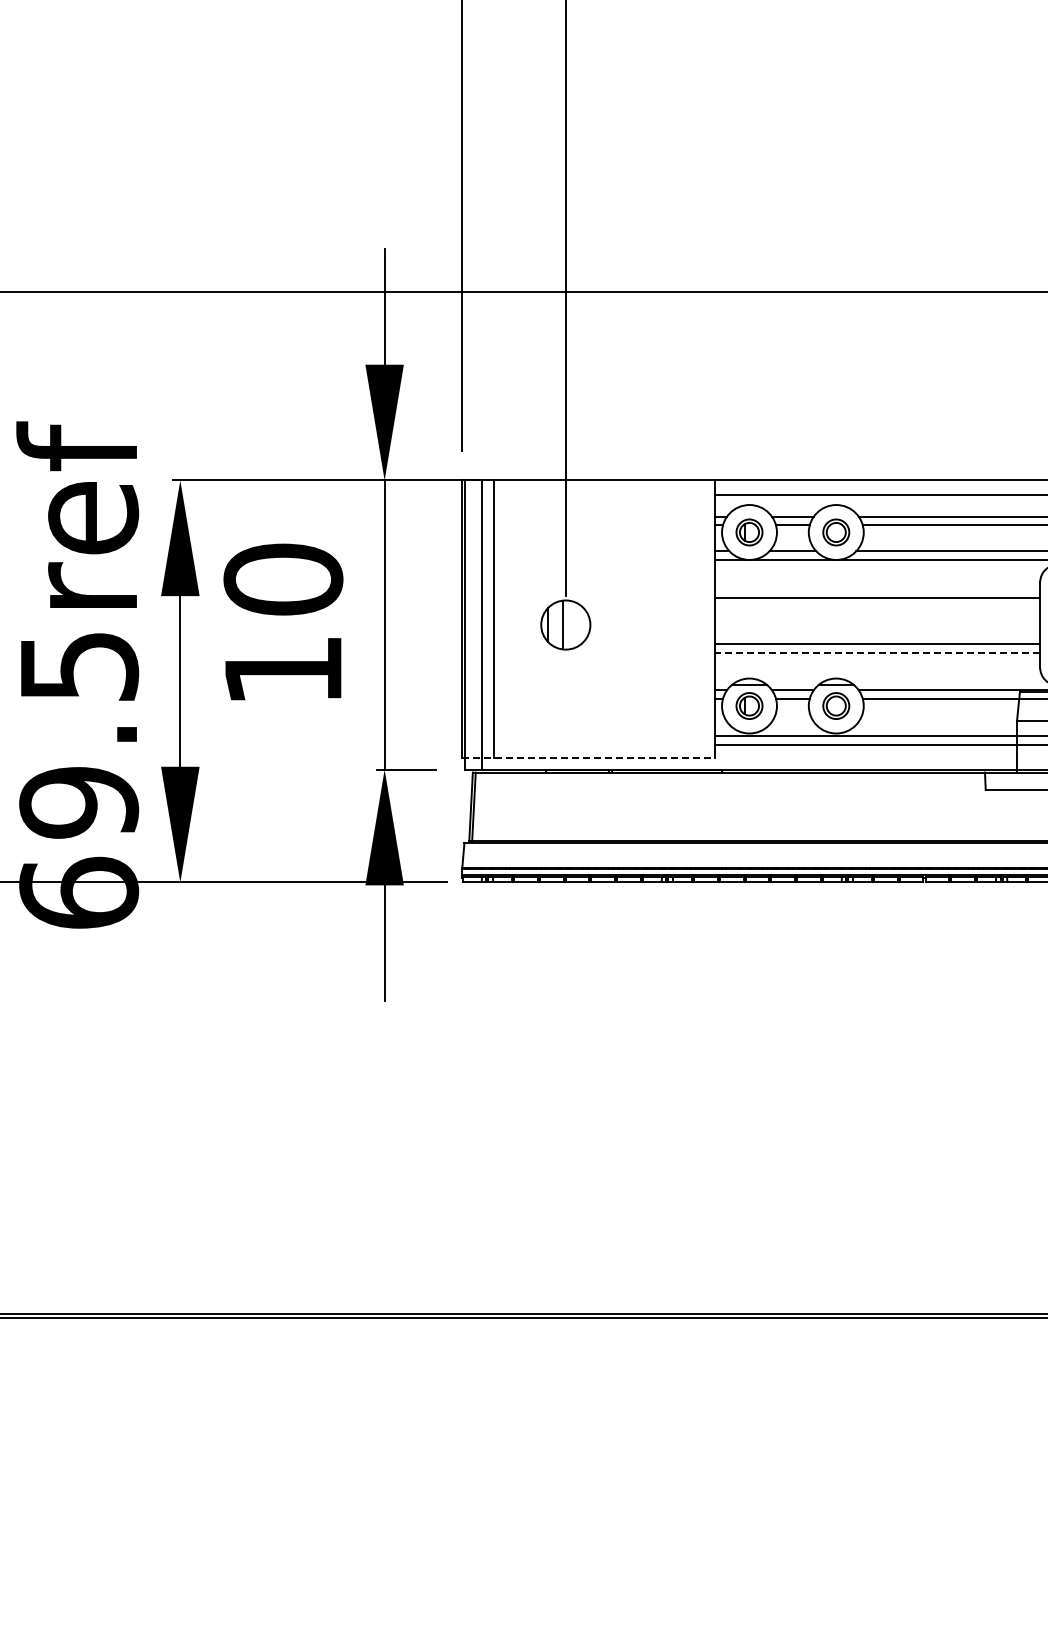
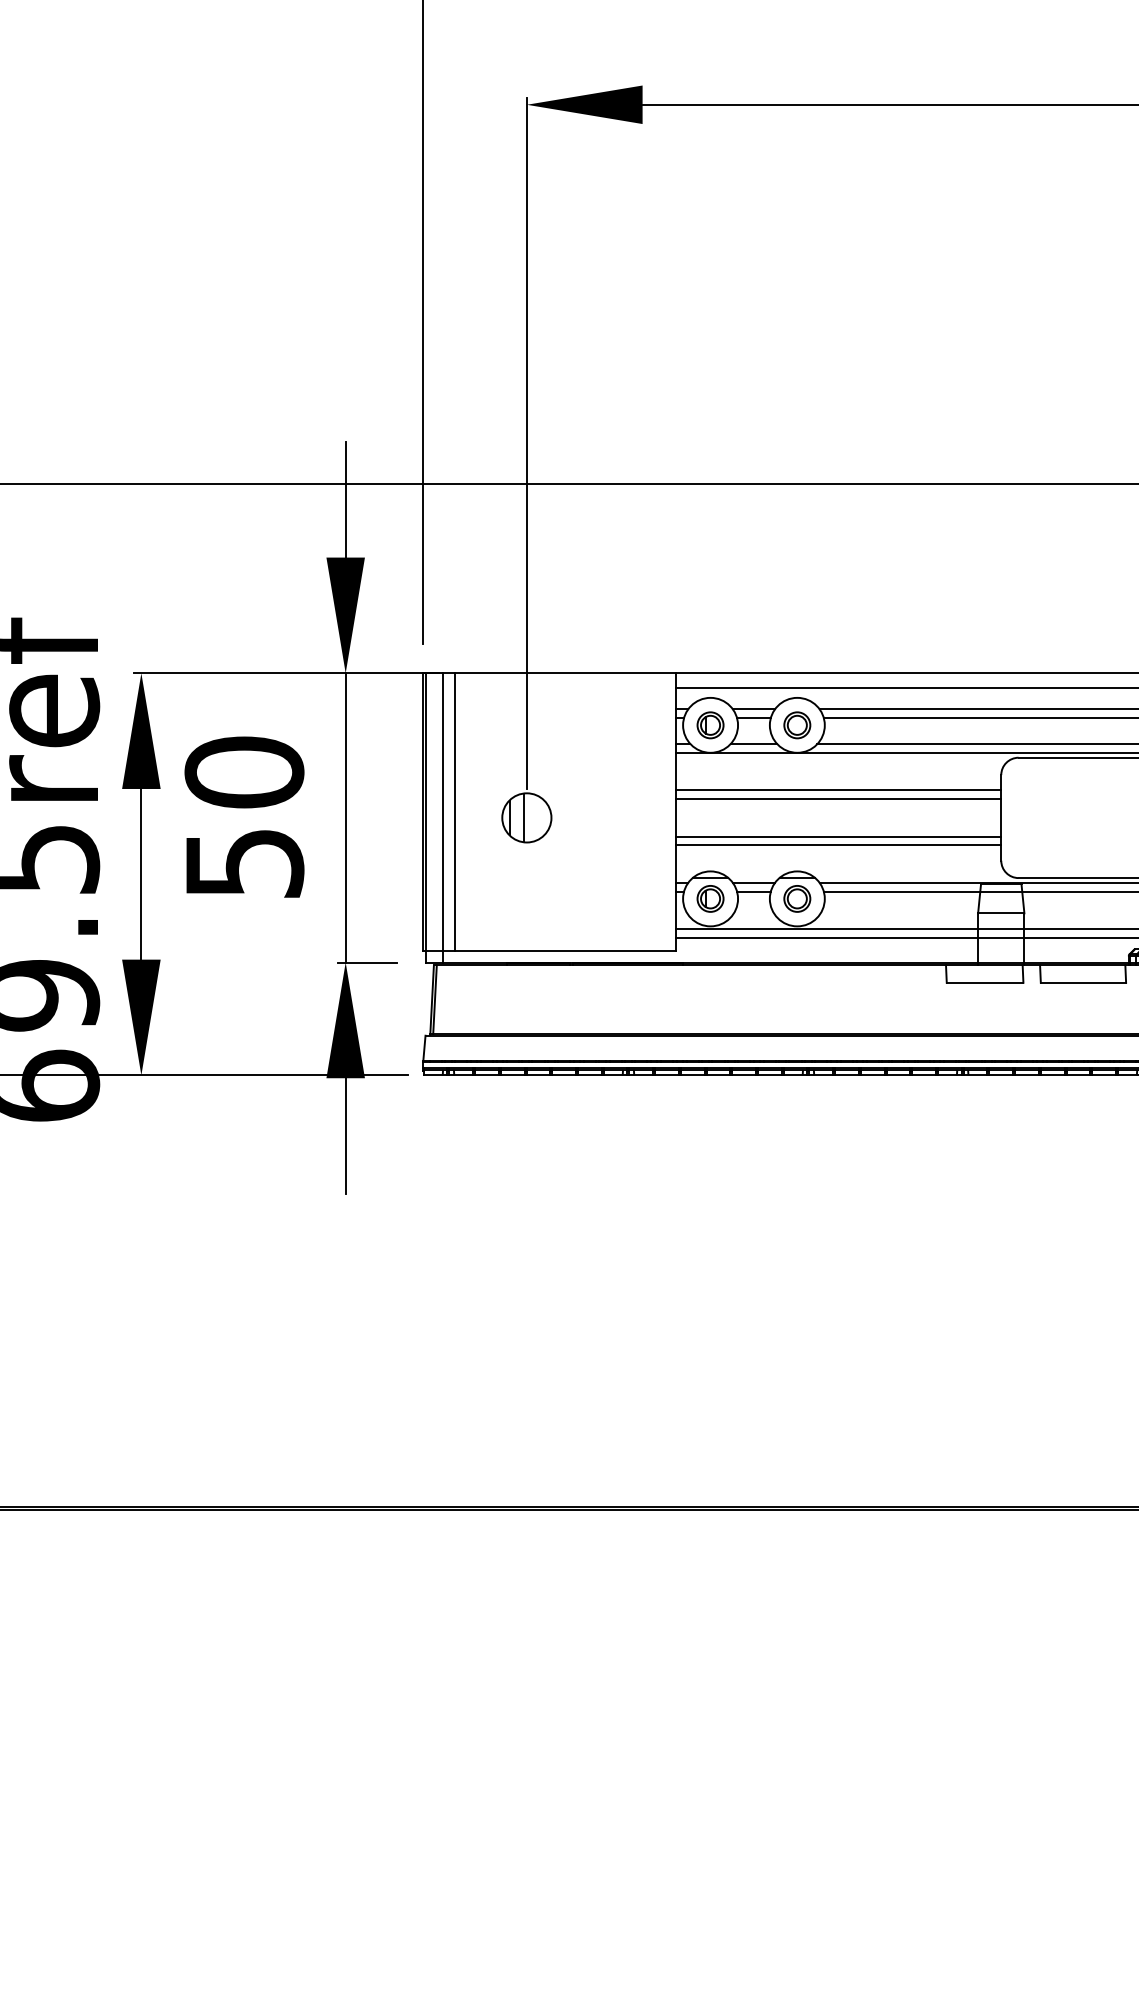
line: (877, 606) -> (838, 799), added
line: (877, 652) -> (838, 845), dashed -> solid
text: (284, 670) -> (245, 863), 10 -> 50
line: (588, 757) -> (549, 950), dashed -> solid

